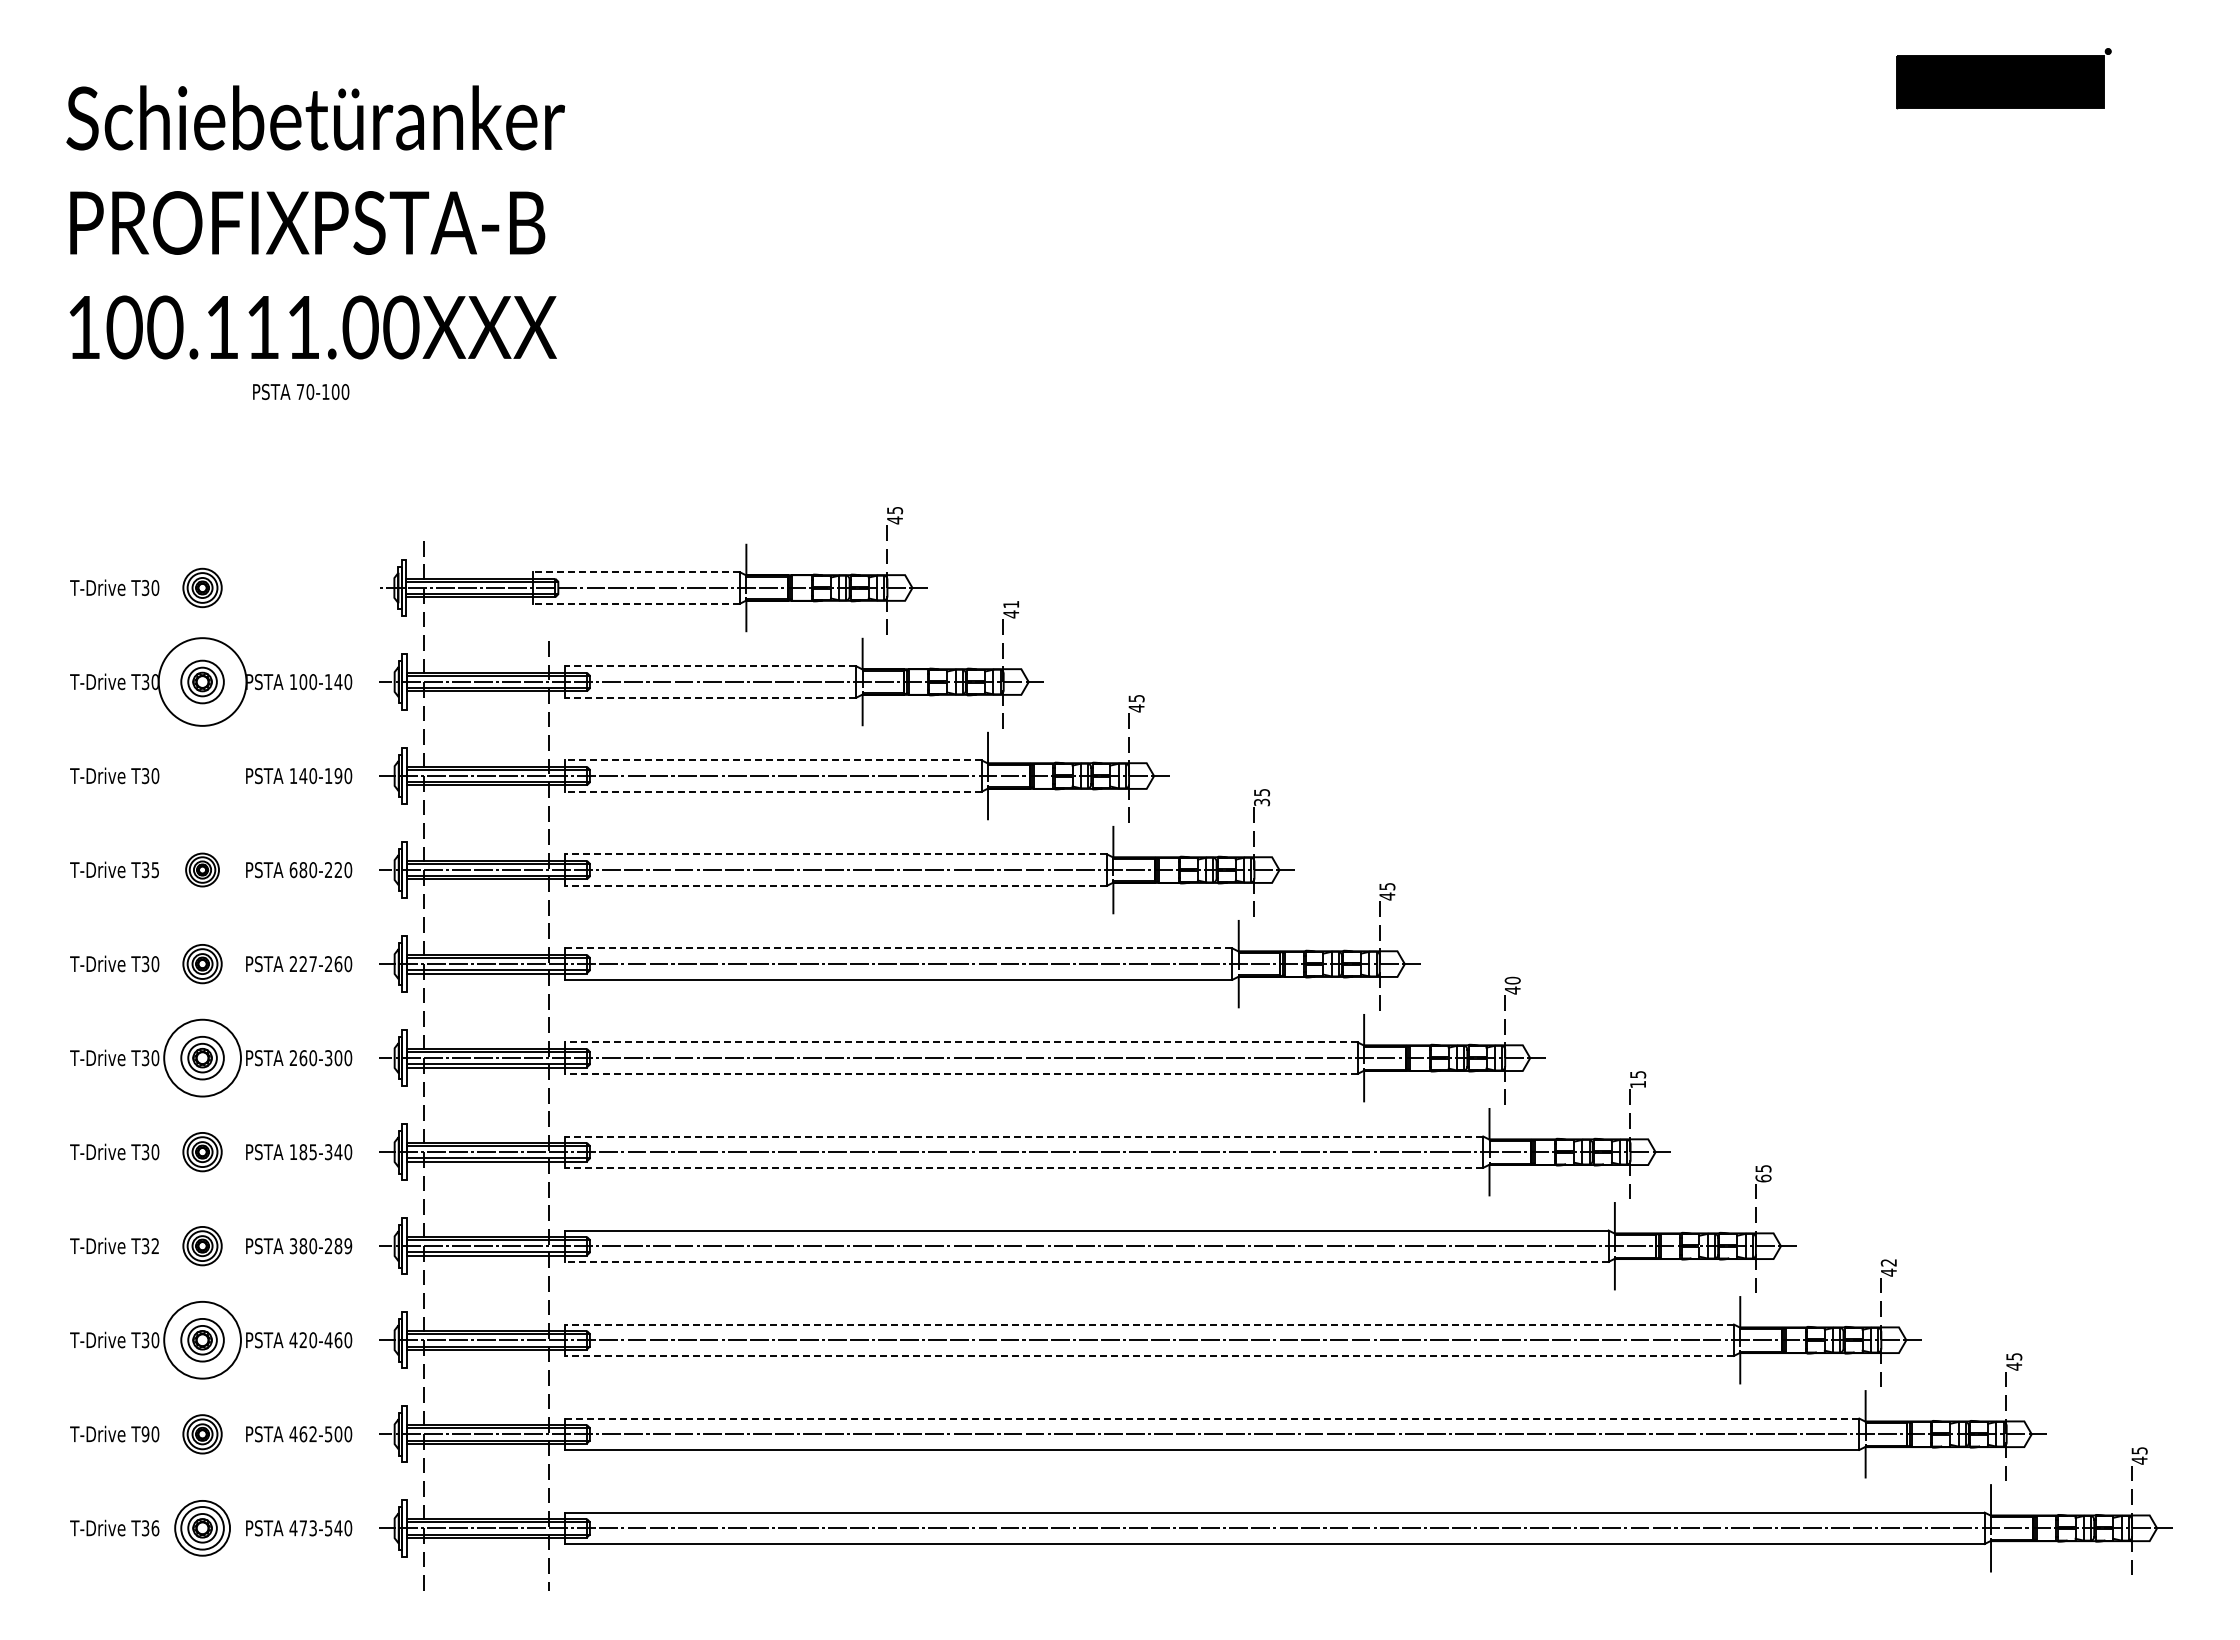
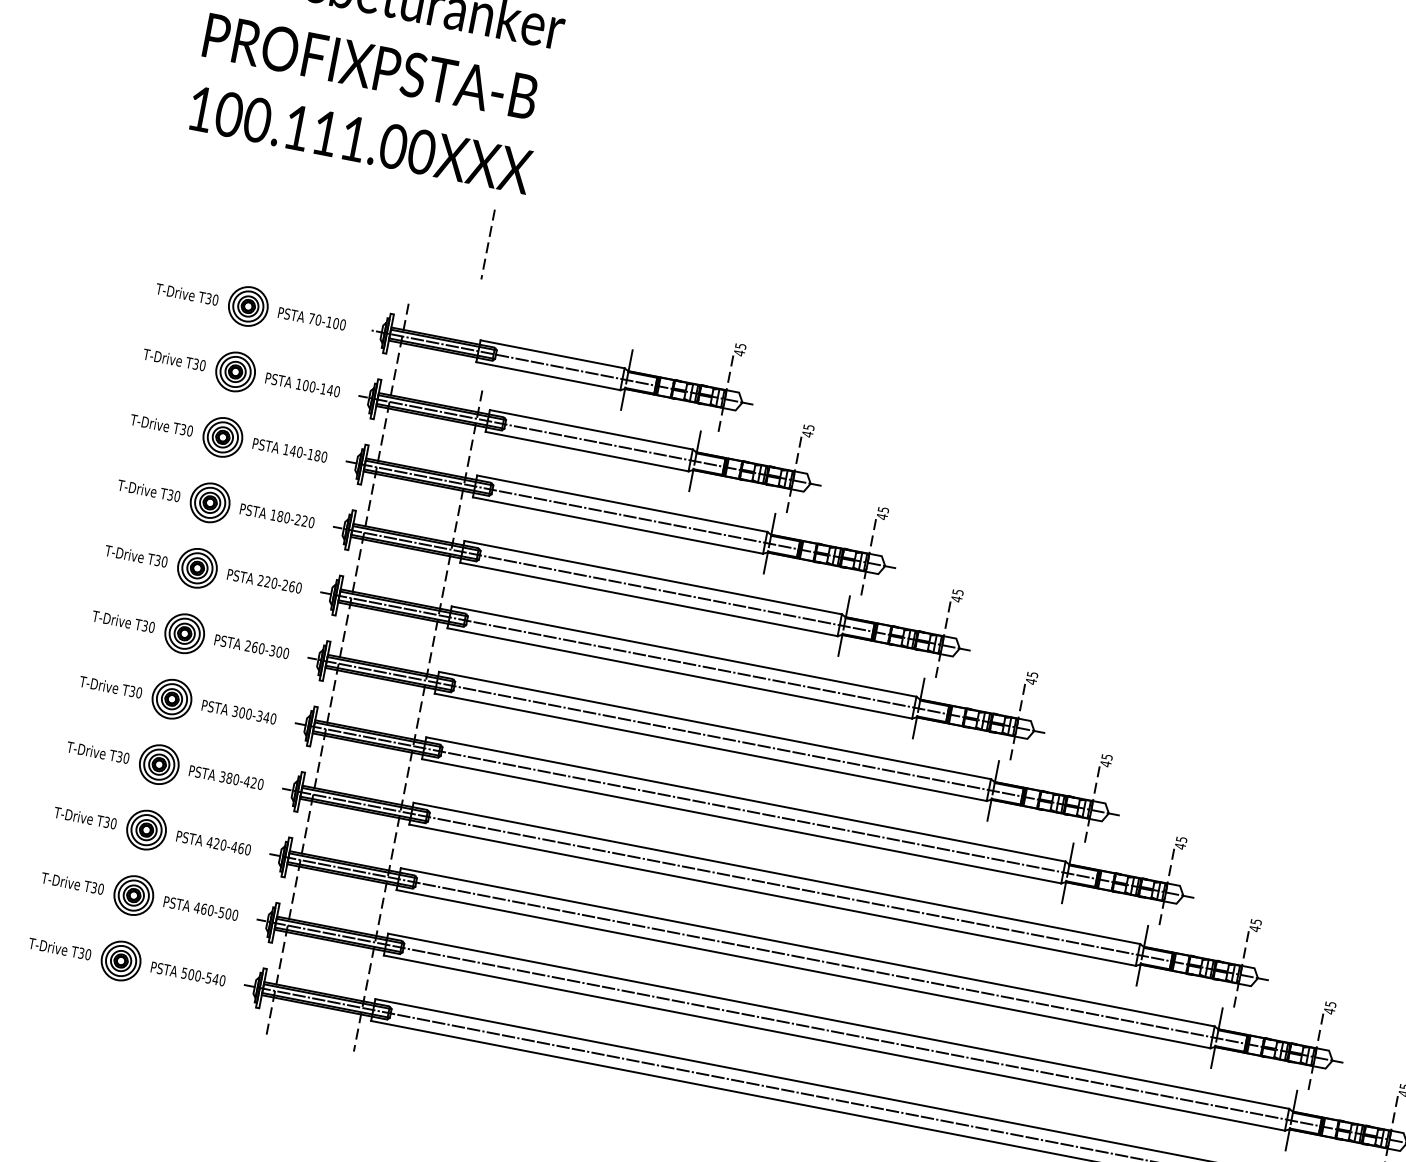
text: (301, 391) -> (312, 318), moved
line: (517, 437) -> (487, 244), added
line: (636, 572) -> (552, 354), dashed -> solid
part: (202, 587) -> (248, 306), size x1.43
line: (636, 603) -> (548, 376), dashed -> solid
text: (1011, 604) -> (809, 427), 41 -> 45
line: (710, 666) -> (591, 429), dashed -> solid
circle: (202, 681) -> (235, 371), size x0.62
line: (710, 697) -> (587, 451), dashed -> solid
line: (772, 760) -> (621, 503), dashed -> solid
part: (202, 775) -> (222, 437), added
text: (338, 776) -> (317, 456), 140-190 -> 140-180
line: (772, 791) -> (617, 525), dashed -> solid
text: (1262, 802) -> (957, 599), 35 -> 45
line: (835, 854) -> (652, 577), dashed -> solid
part: (202, 869) -> (210, 502), size x1.67
text: (155, 870) -> (177, 496), T35 -> T30
text: (293, 870) -> (273, 515), 680-220 -> 180-220
line: (835, 885) -> (648, 599), dashed -> solid
line: (898, 948) -> (683, 651), dashed -> solid
part: (202, 963) -> (197, 567), size x1.43
text: (313, 964) -> (274, 583), 227-260 -> 220-260
text: (1512, 980) -> (1107, 756), 40 -> 45
line: (960, 1042) -> (714, 725), dashed -> solid
circle: (202, 1057) -> (184, 633), size x0.71
line: (960, 1073) -> (710, 747), dashed -> solid
text: (1637, 1084) -> (1179, 846), 15 -> 45
line: (1023, 1136) -> (745, 799), dashed -> solid
part: (202, 1151) -> (172, 698), size x1.43
text: (303, 1152) -> (242, 713), 185-340 -> 300-340
line: (1023, 1167) -> (741, 820), dashed -> solid
text: (1763, 1178) -> (1254, 928), 65 -> 45
part: (202, 1245) -> (159, 764), size x1.43
text: (155, 1246) -> (126, 758), T32 -> T30
text: (338, 1246) -> (253, 783), 380-289 -> 380-420
line: (1086, 1261) -> (772, 894), dashed -> solid
text: (1888, 1262) -> (1330, 1004), 42 -> 45
line: (1149, 1324) -> (807, 947), dashed -> solid
circle: (202, 1339) -> (146, 829), size x0.71
line: (1149, 1355) -> (803, 968), dashed -> solid
line: (1211, 1418) -> (838, 1021), dashed -> solid
text: (145, 1434) -> (94, 888), T90 -> T30
part: (202, 1434) -> (133, 895), size x1.43
text: (313, 1434) -> (211, 910), 462-500 -> 460-500
text: (155, 1528) -> (88, 954), T36 -> T30
text: (303, 1528) -> (191, 974), 473-540 -> 500-540

